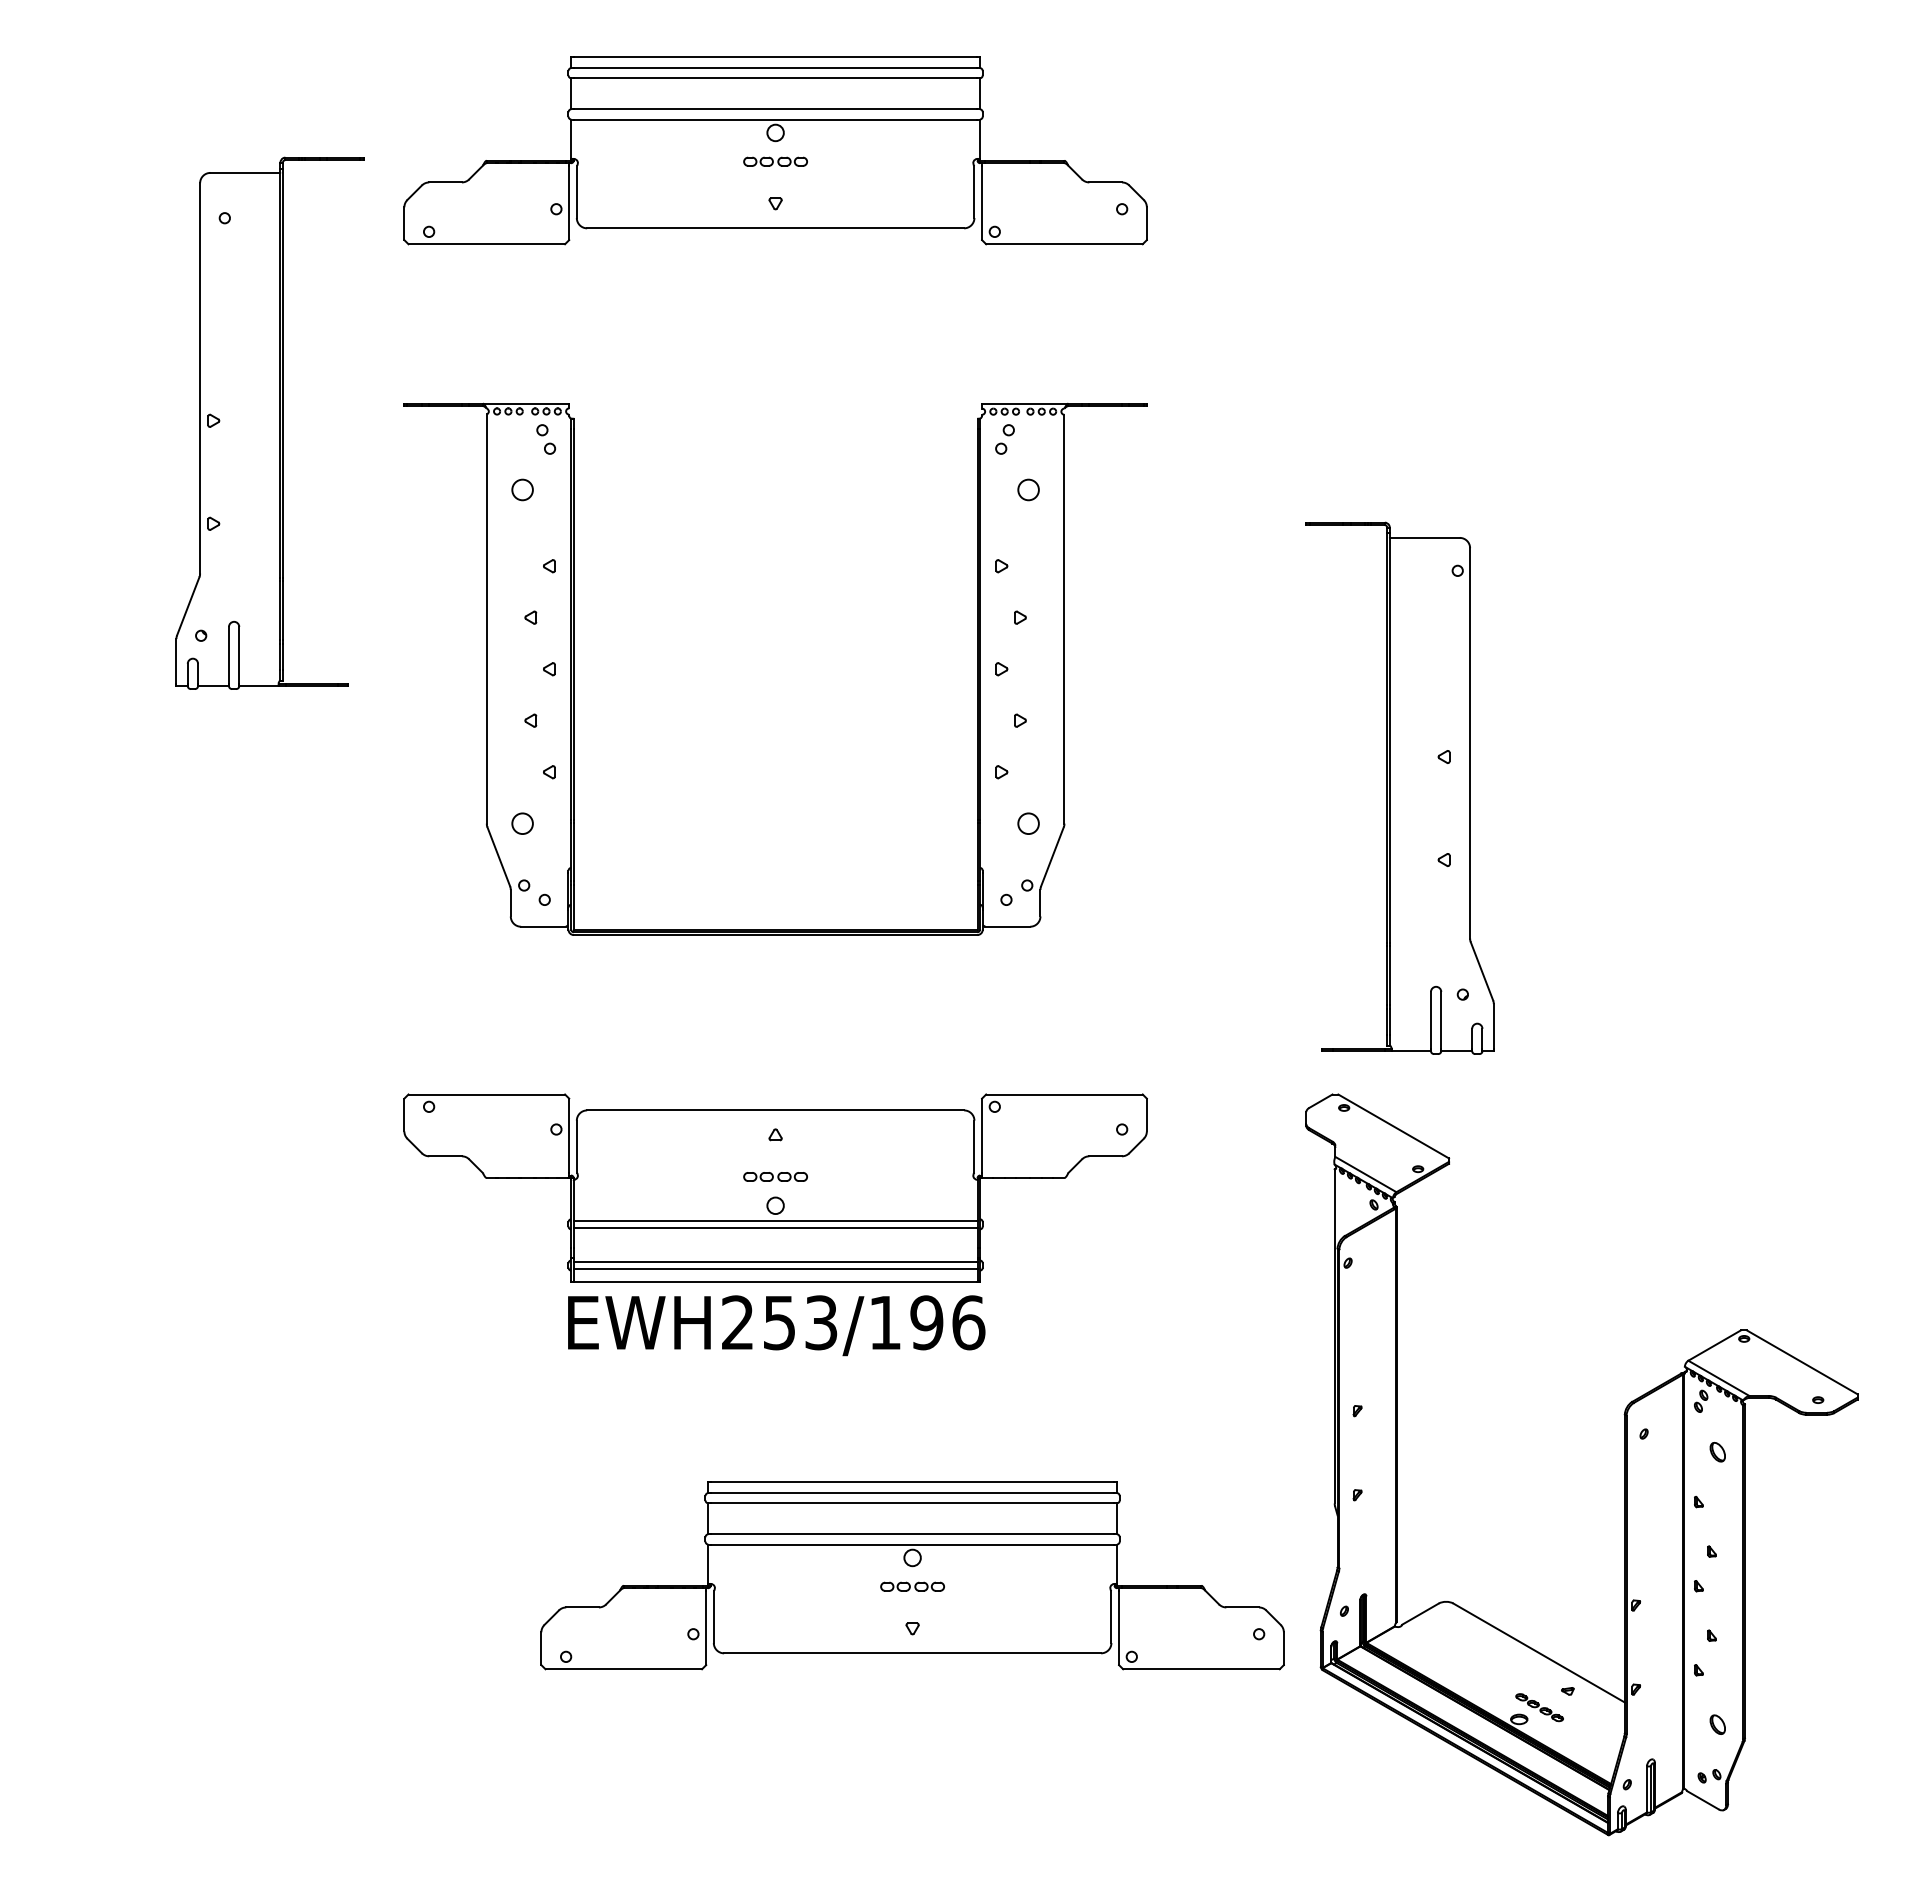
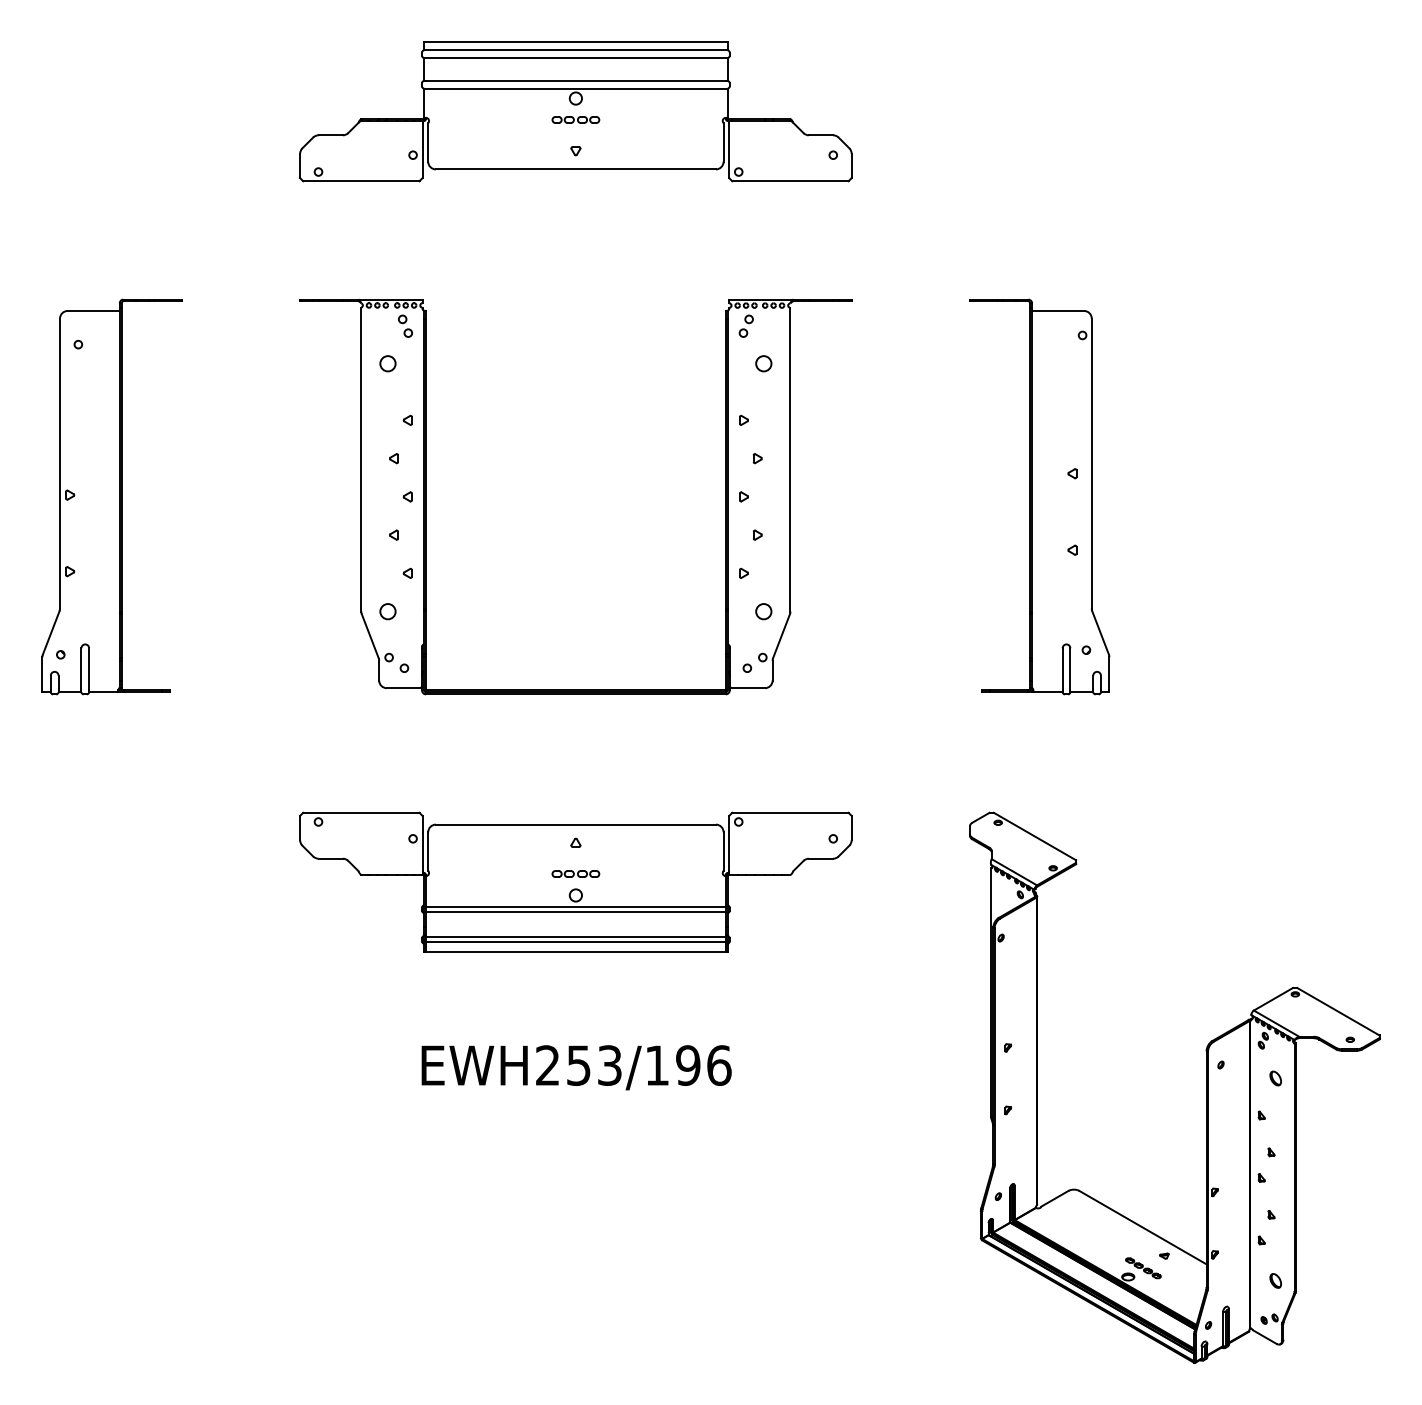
part: (269, 422) -> (111, 496), moved
part: (1399, 787) -> (1039, 496), moved
text: (776, 1325) -> (576, 1067), moved
part: (912, 1575) -> (677, 1170), removed

